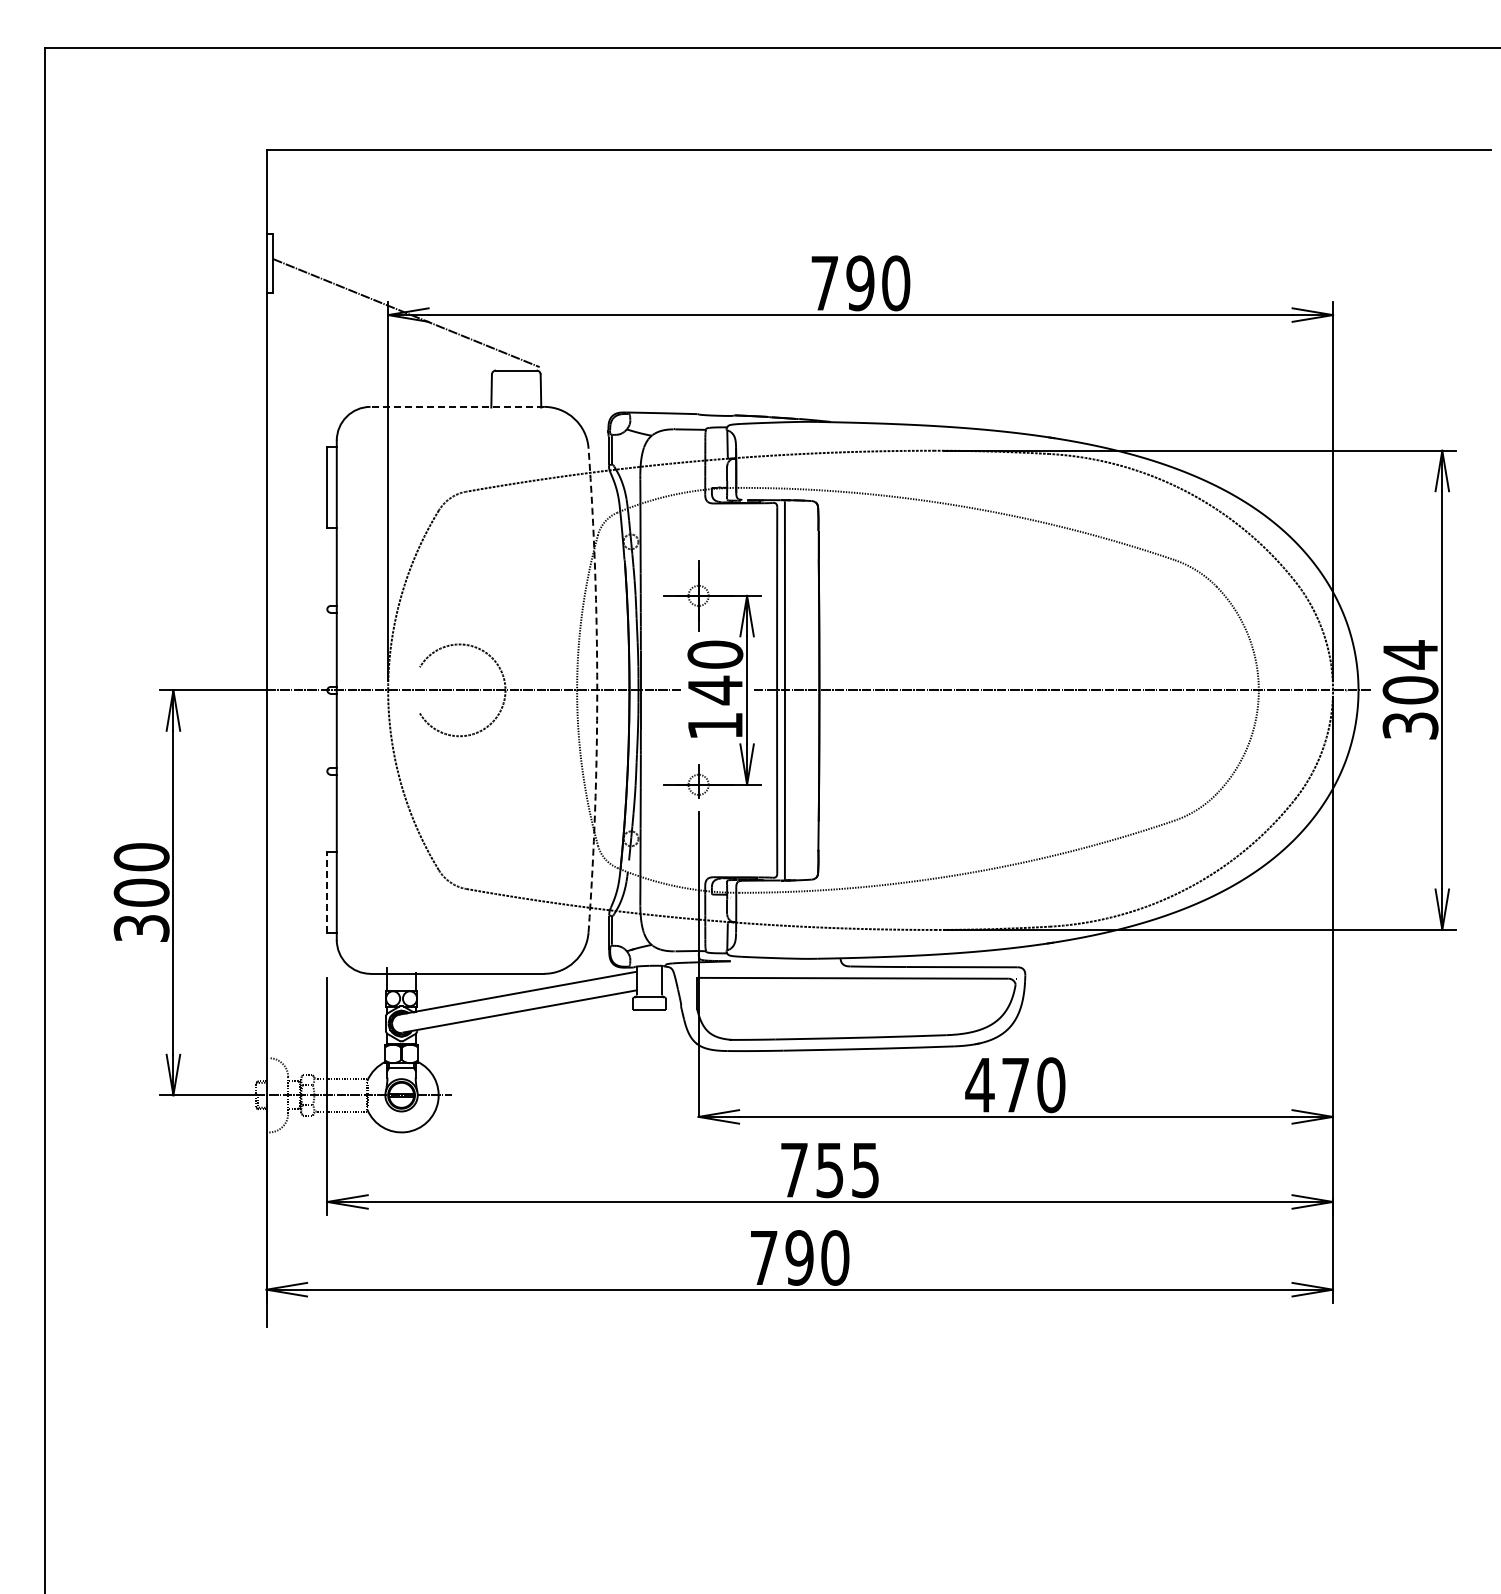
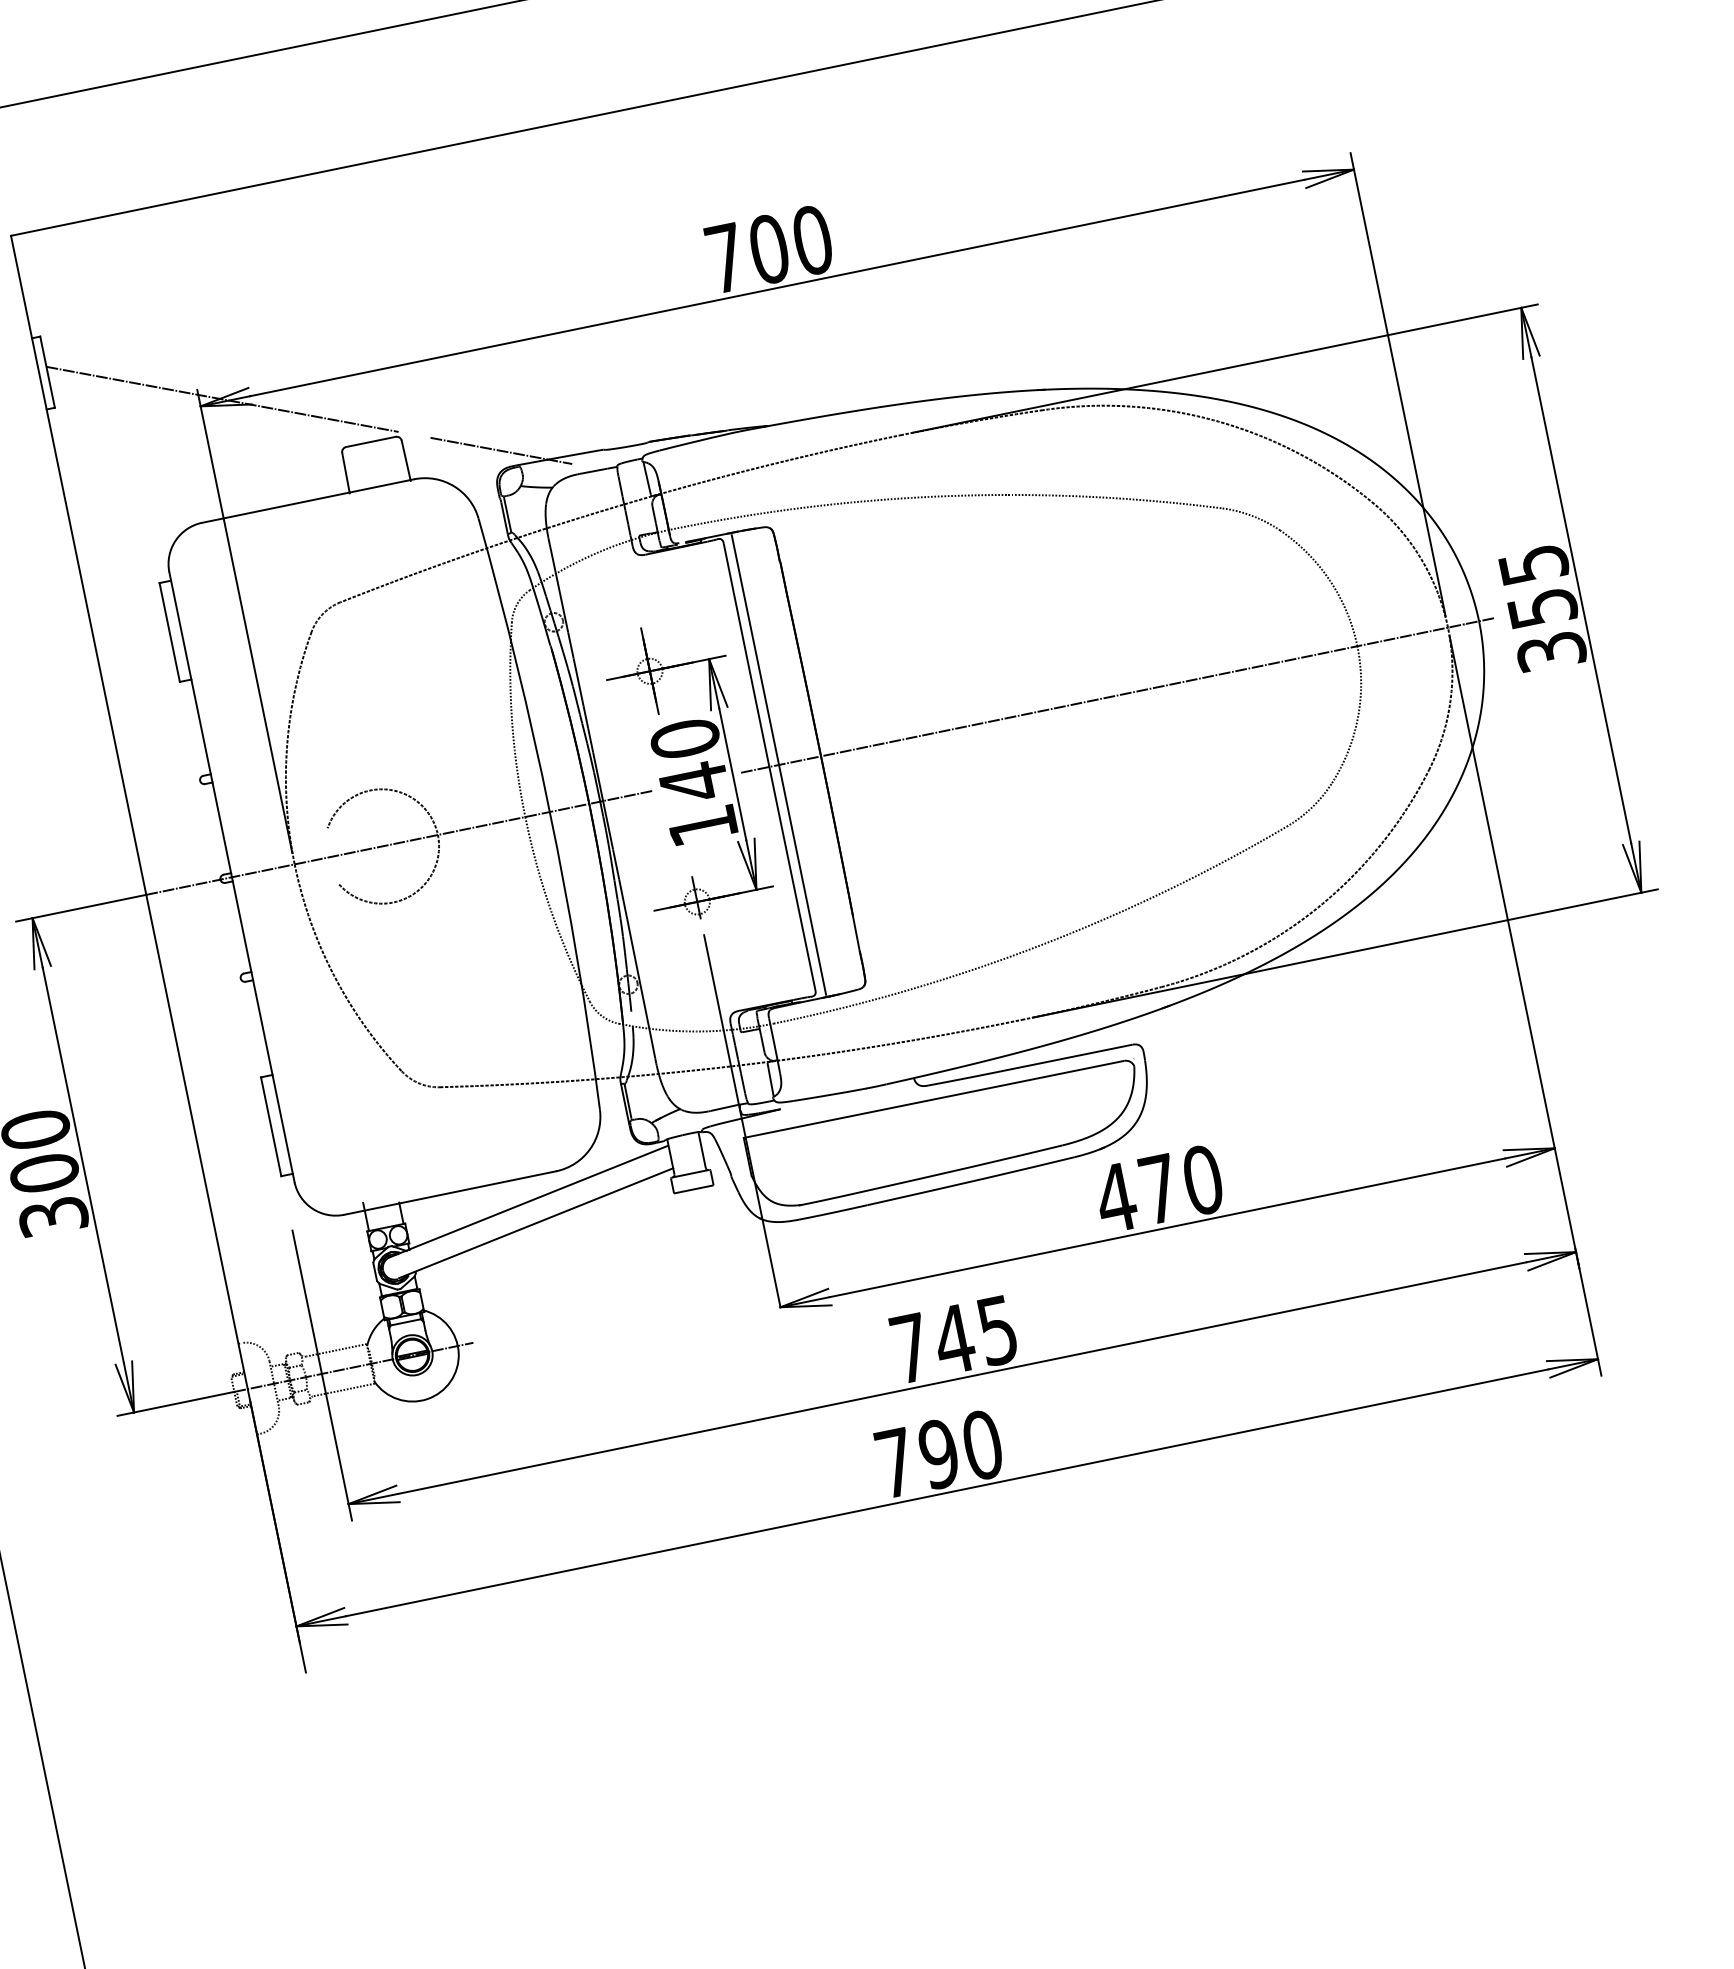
text: (860, 283) -> (769, 249), 790 -> 700
line: (616, 398) -> (500, 450), added
line: (457, 406) -> (308, 500), dashed -> solid
text: (1410, 672) -> (1538, 586), 304 -> 355
arc: (597, 690) -> (550, 812), dashed -> solid
line: (327, 892) -> (271, 1126), dashed -> solid
text: (829, 1170) -> (953, 1339), 755 -> 745

